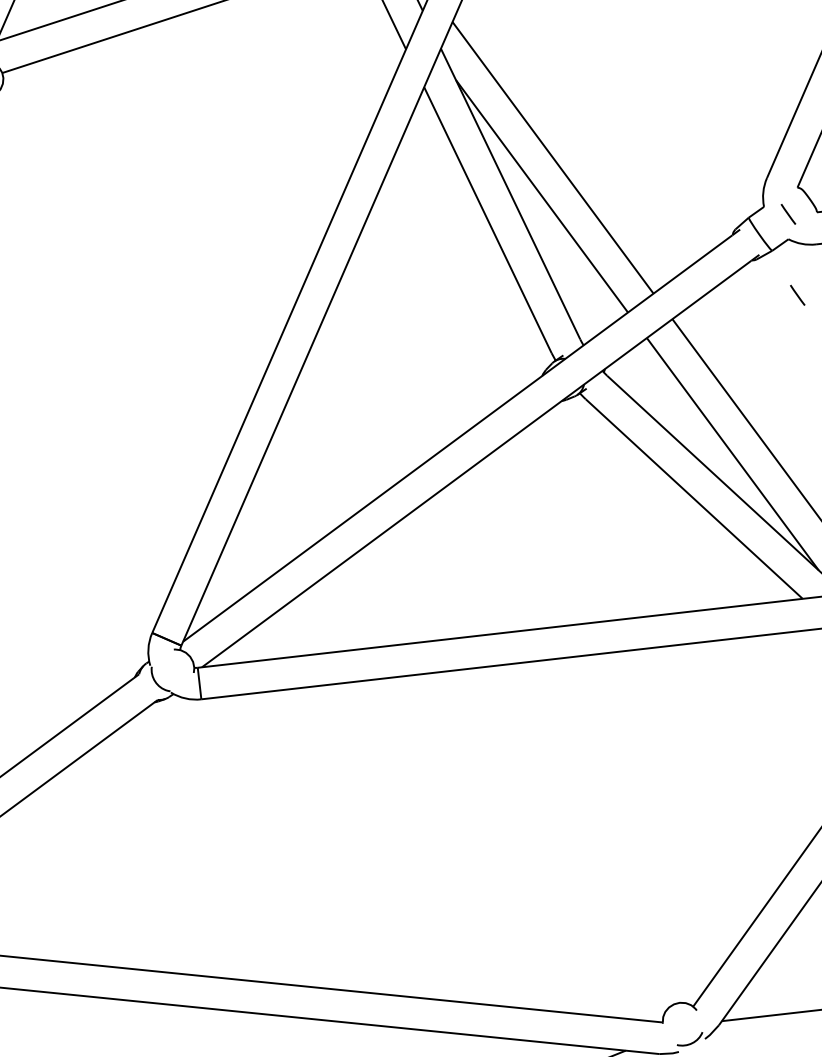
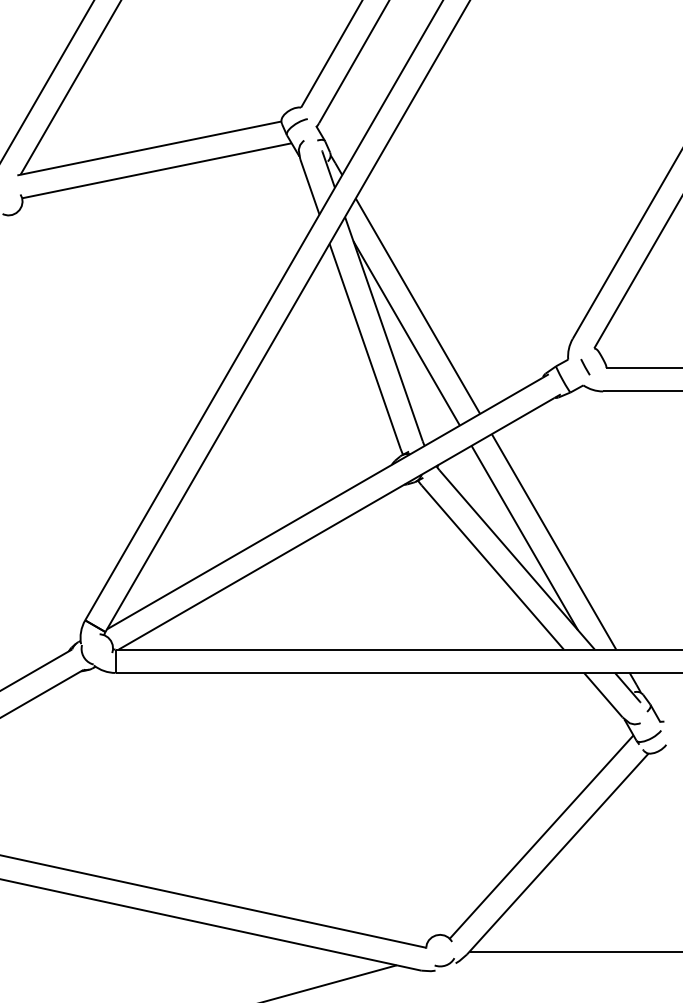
line: (797, 294) -> (585, 426), removed

